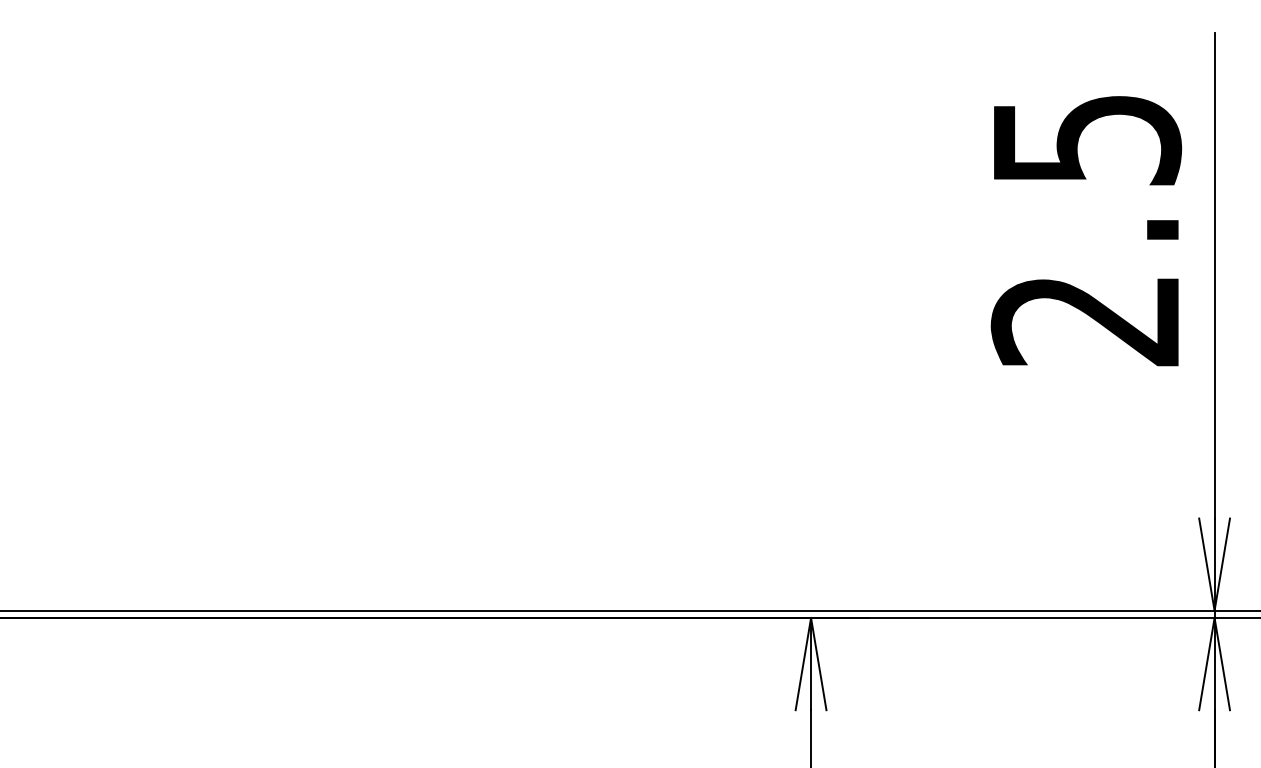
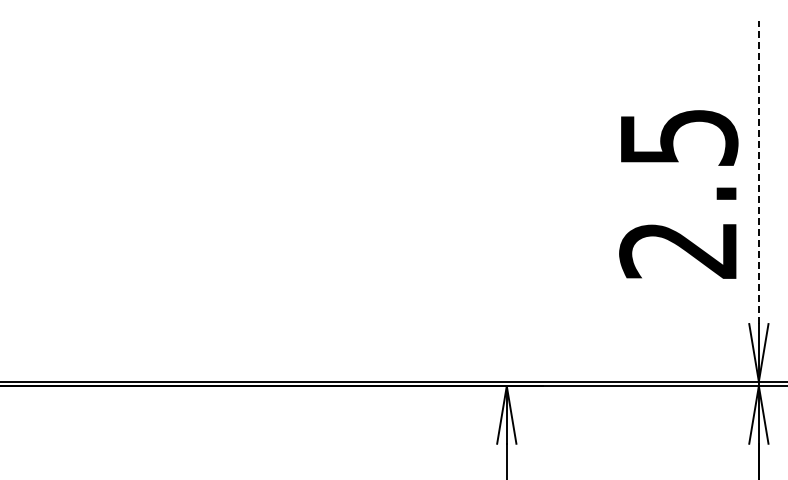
text: (1085, 231) -> (678, 194), moved
line: (1213, 275) -> (758, 172), solid -> dashed

